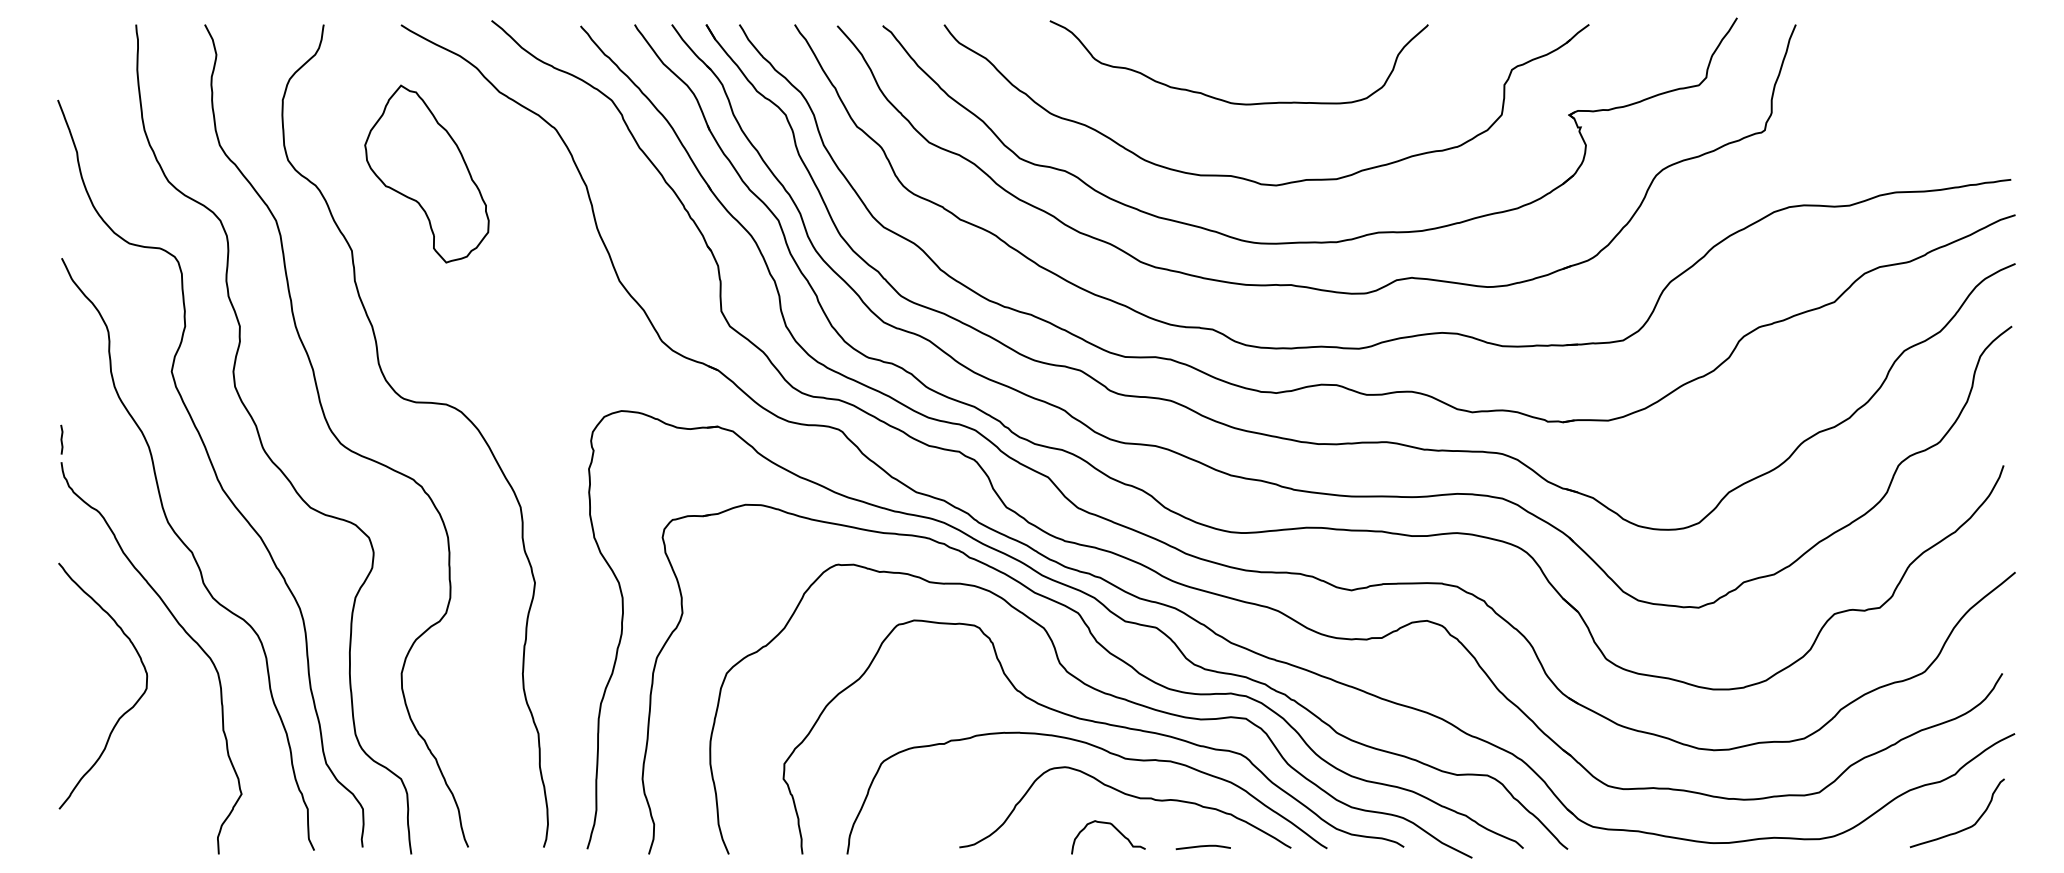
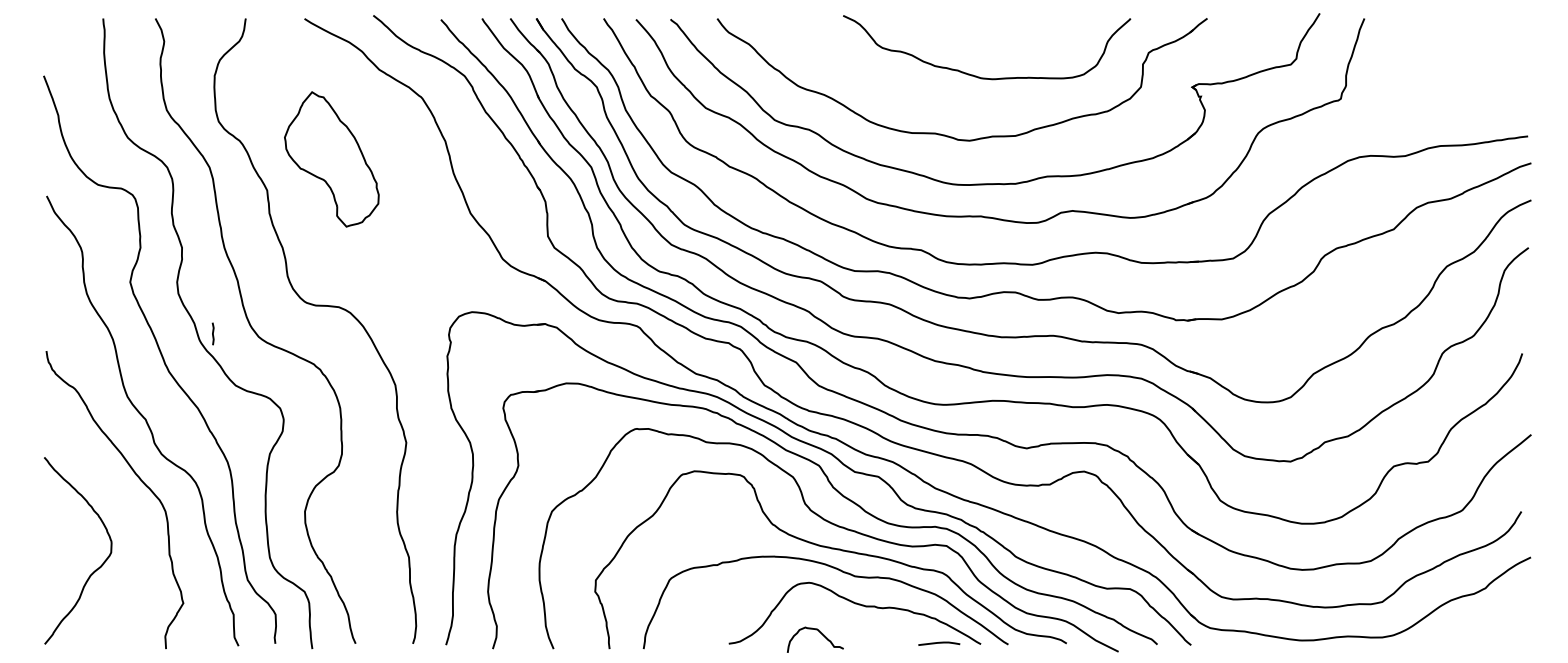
curve: (1226, 100) -> (977, 76), moved
part: (426, 173) -> (331, 159), moved
line: (61, 439) -> (212, 333), moved
curve: (125, 711) -> (95, 570), moved
curve: (1115, 829) -> (820, 633), moved
curve: (1961, 829) -> (1490, 630), removed
curve: (1202, 847) -> (938, 643), moved

